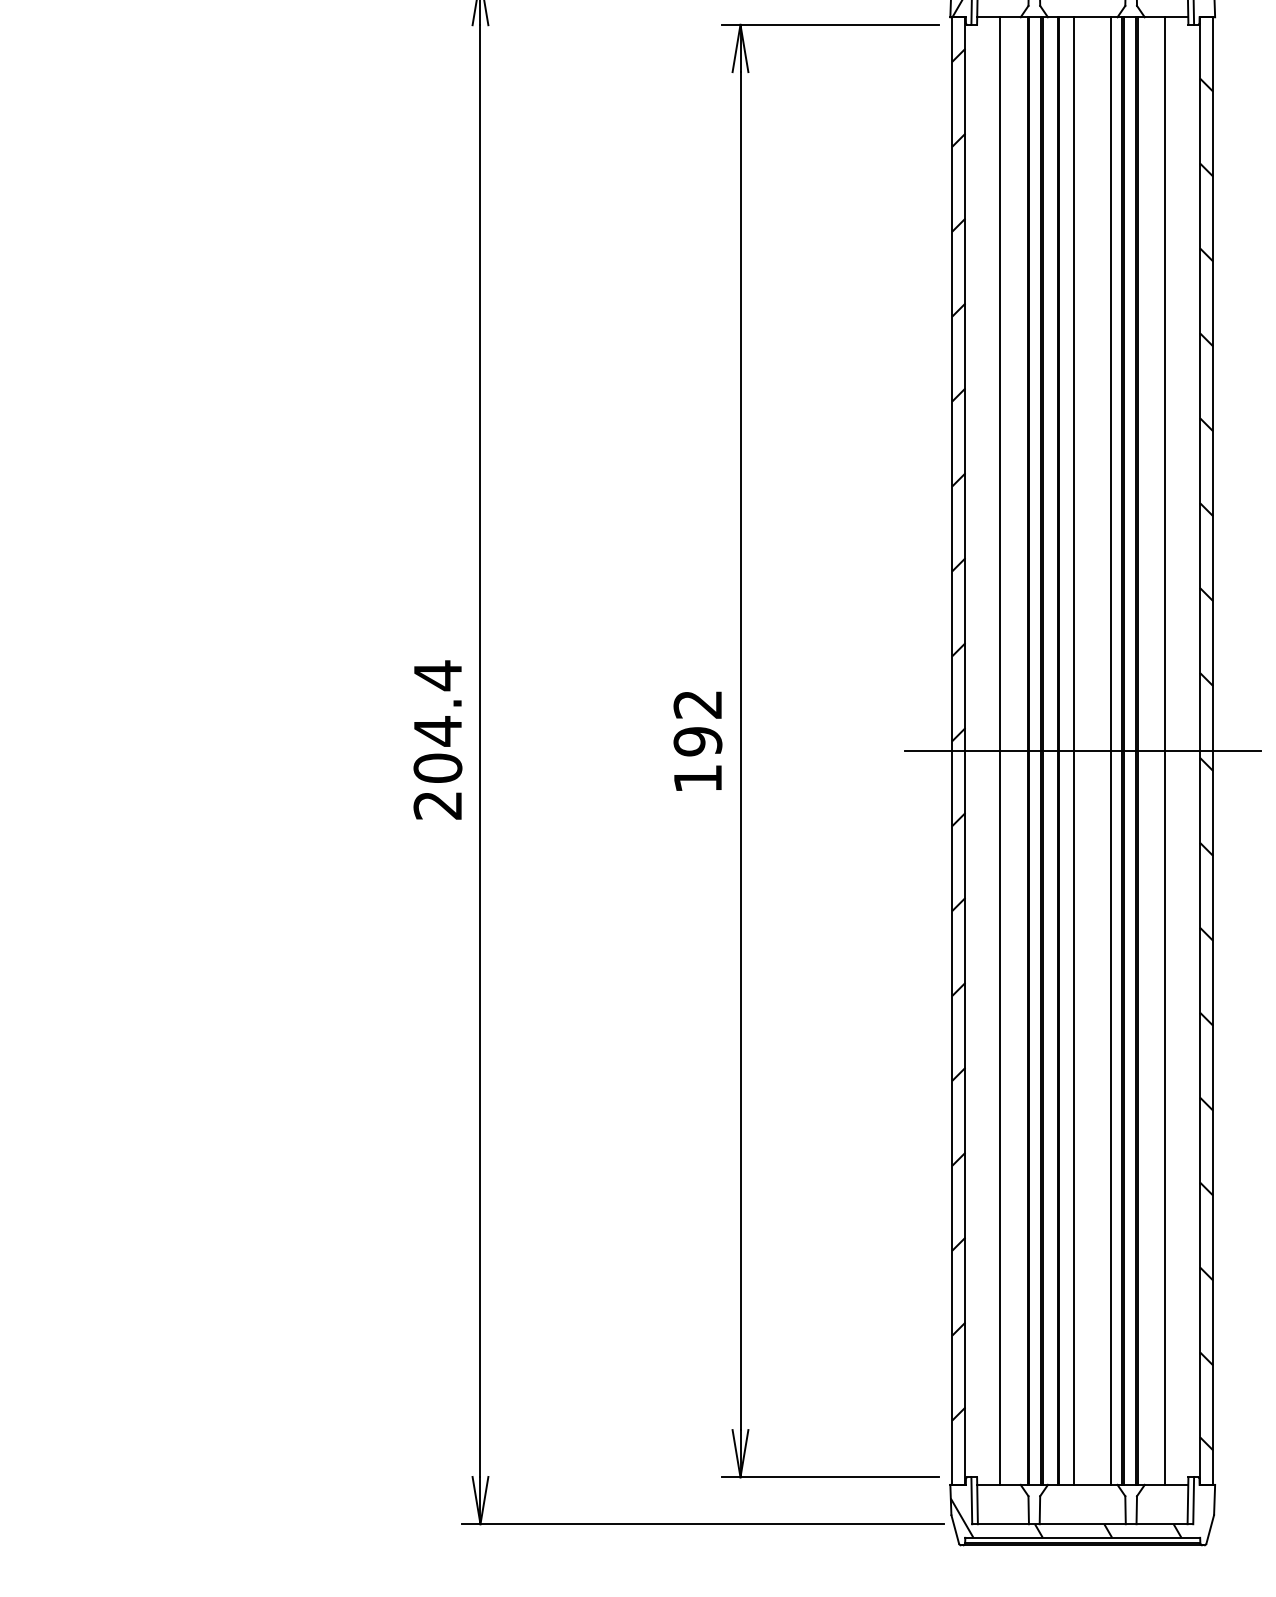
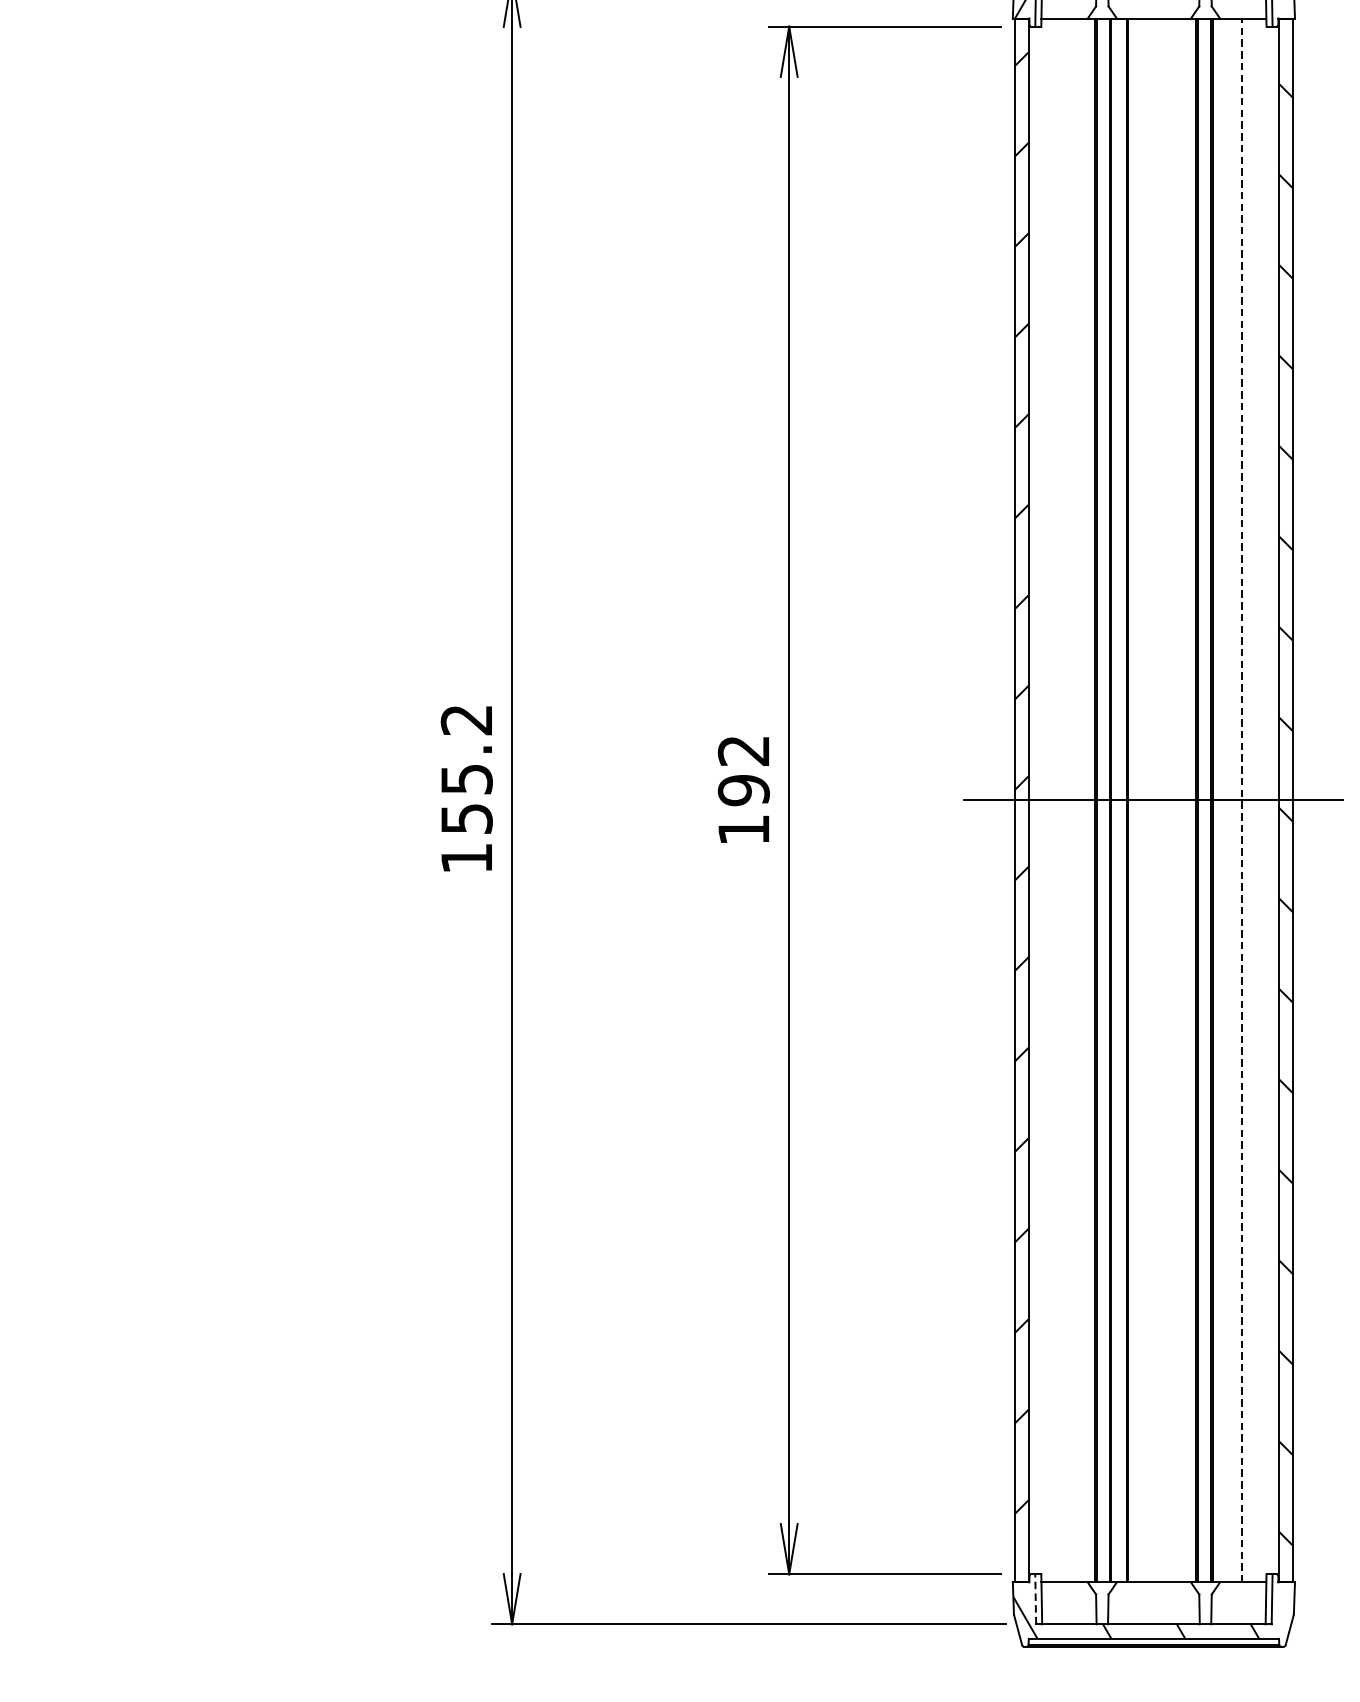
text: (437, 739) -> (466, 788), 204.4 -> 155.2
line: (1000, 750) -> (1066, 799), removed
line: (1073, 750) -> (1144, 799), removed
line: (1111, 750) -> (1184, 799), removed
line: (1165, 751) -> (1242, 800), solid -> dashed
line: (971, 1500) -> (1035, 1599), solid -> dashed

